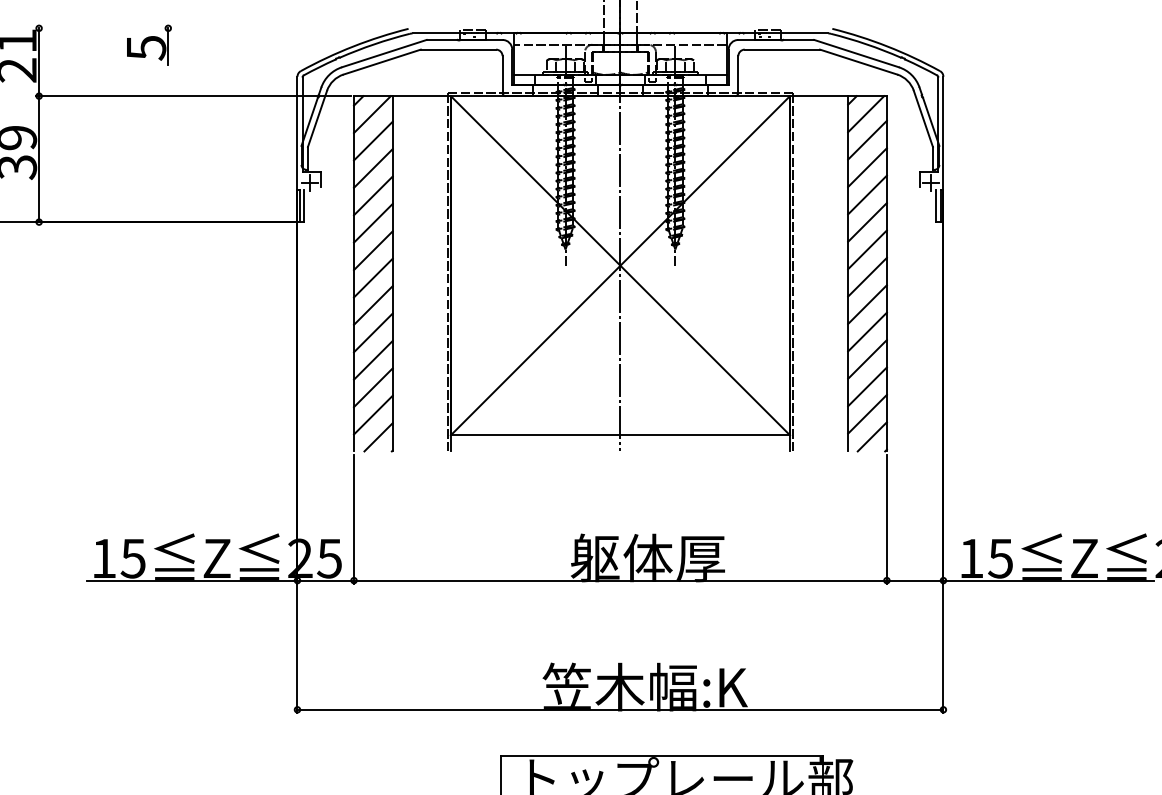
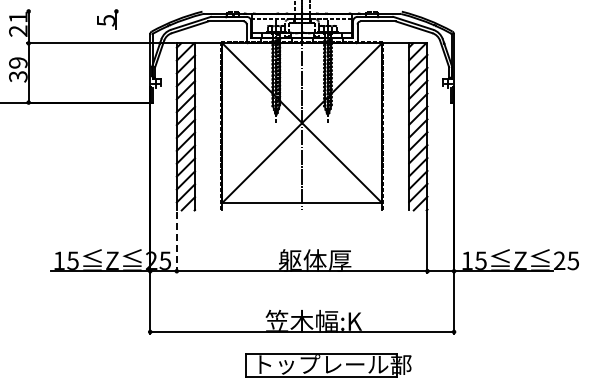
part: (149, 45) -> (107, 19), moved
line: (353, 519) -> (176, 242), solid -> dashed

